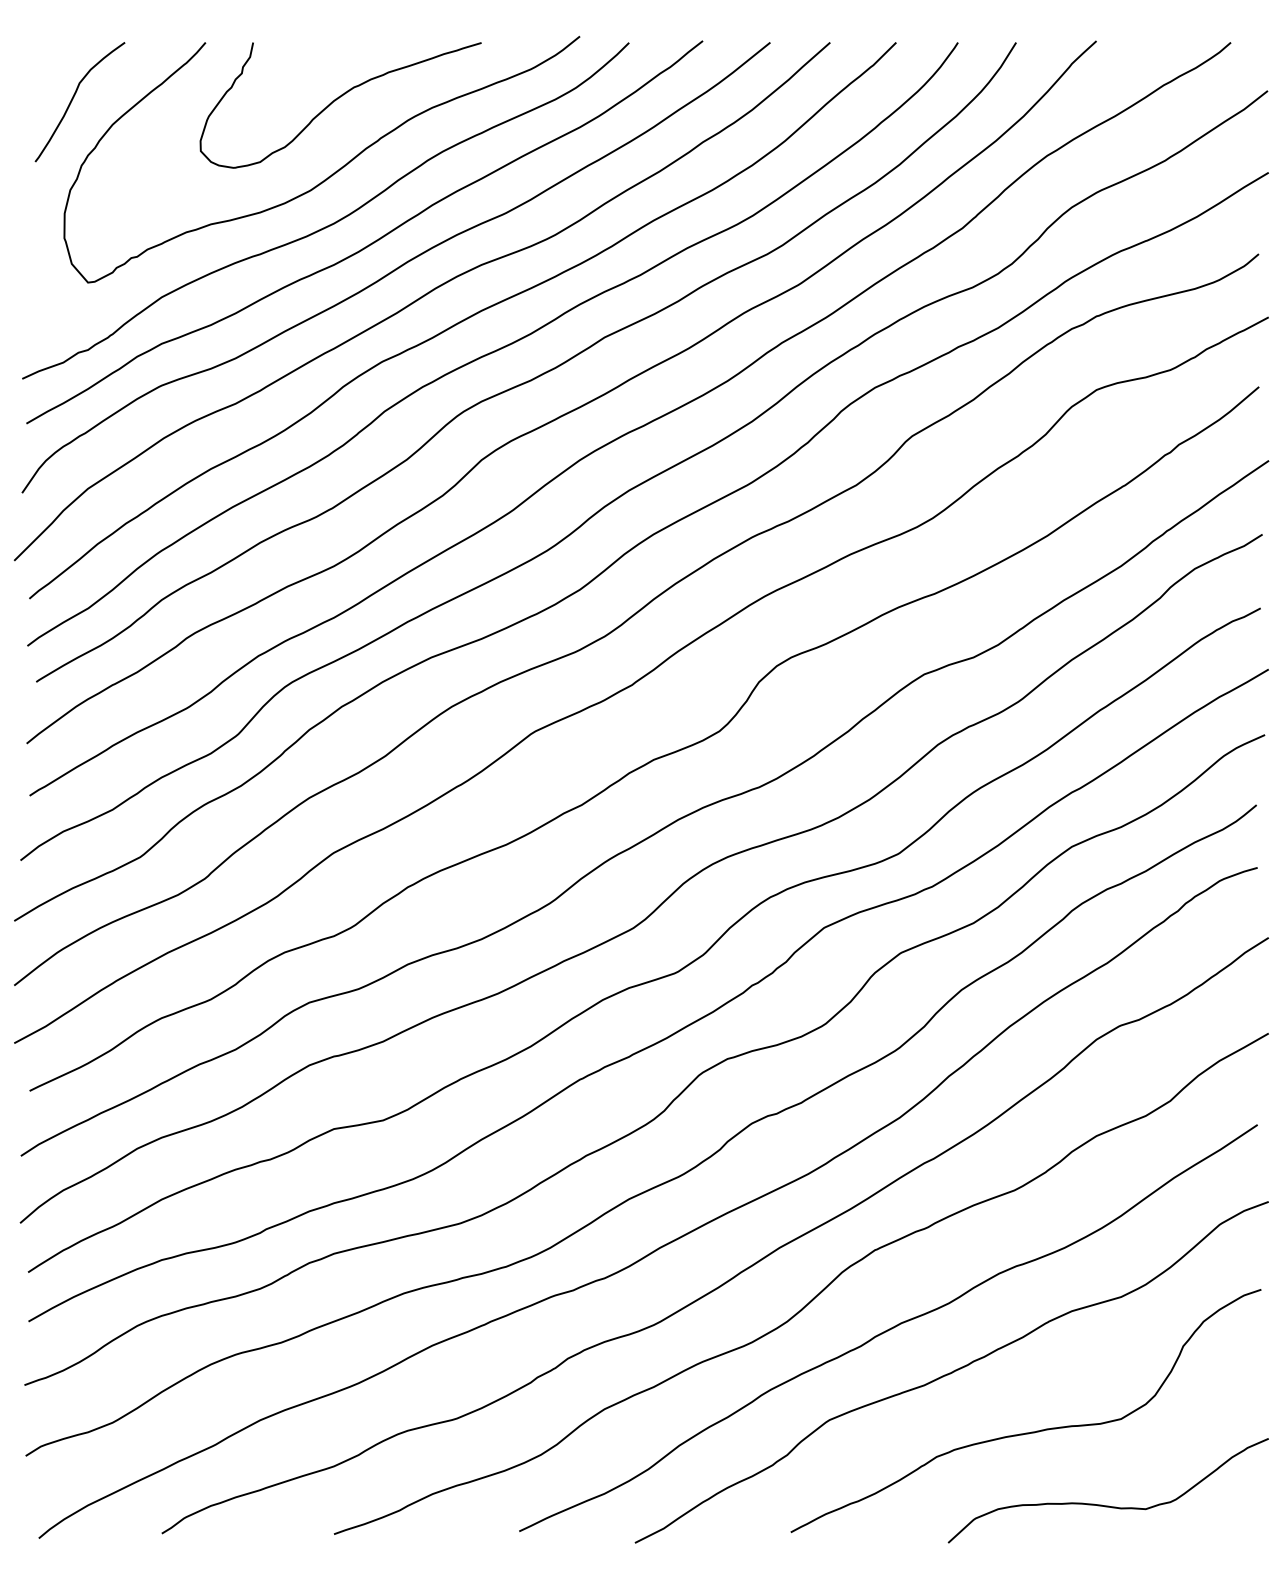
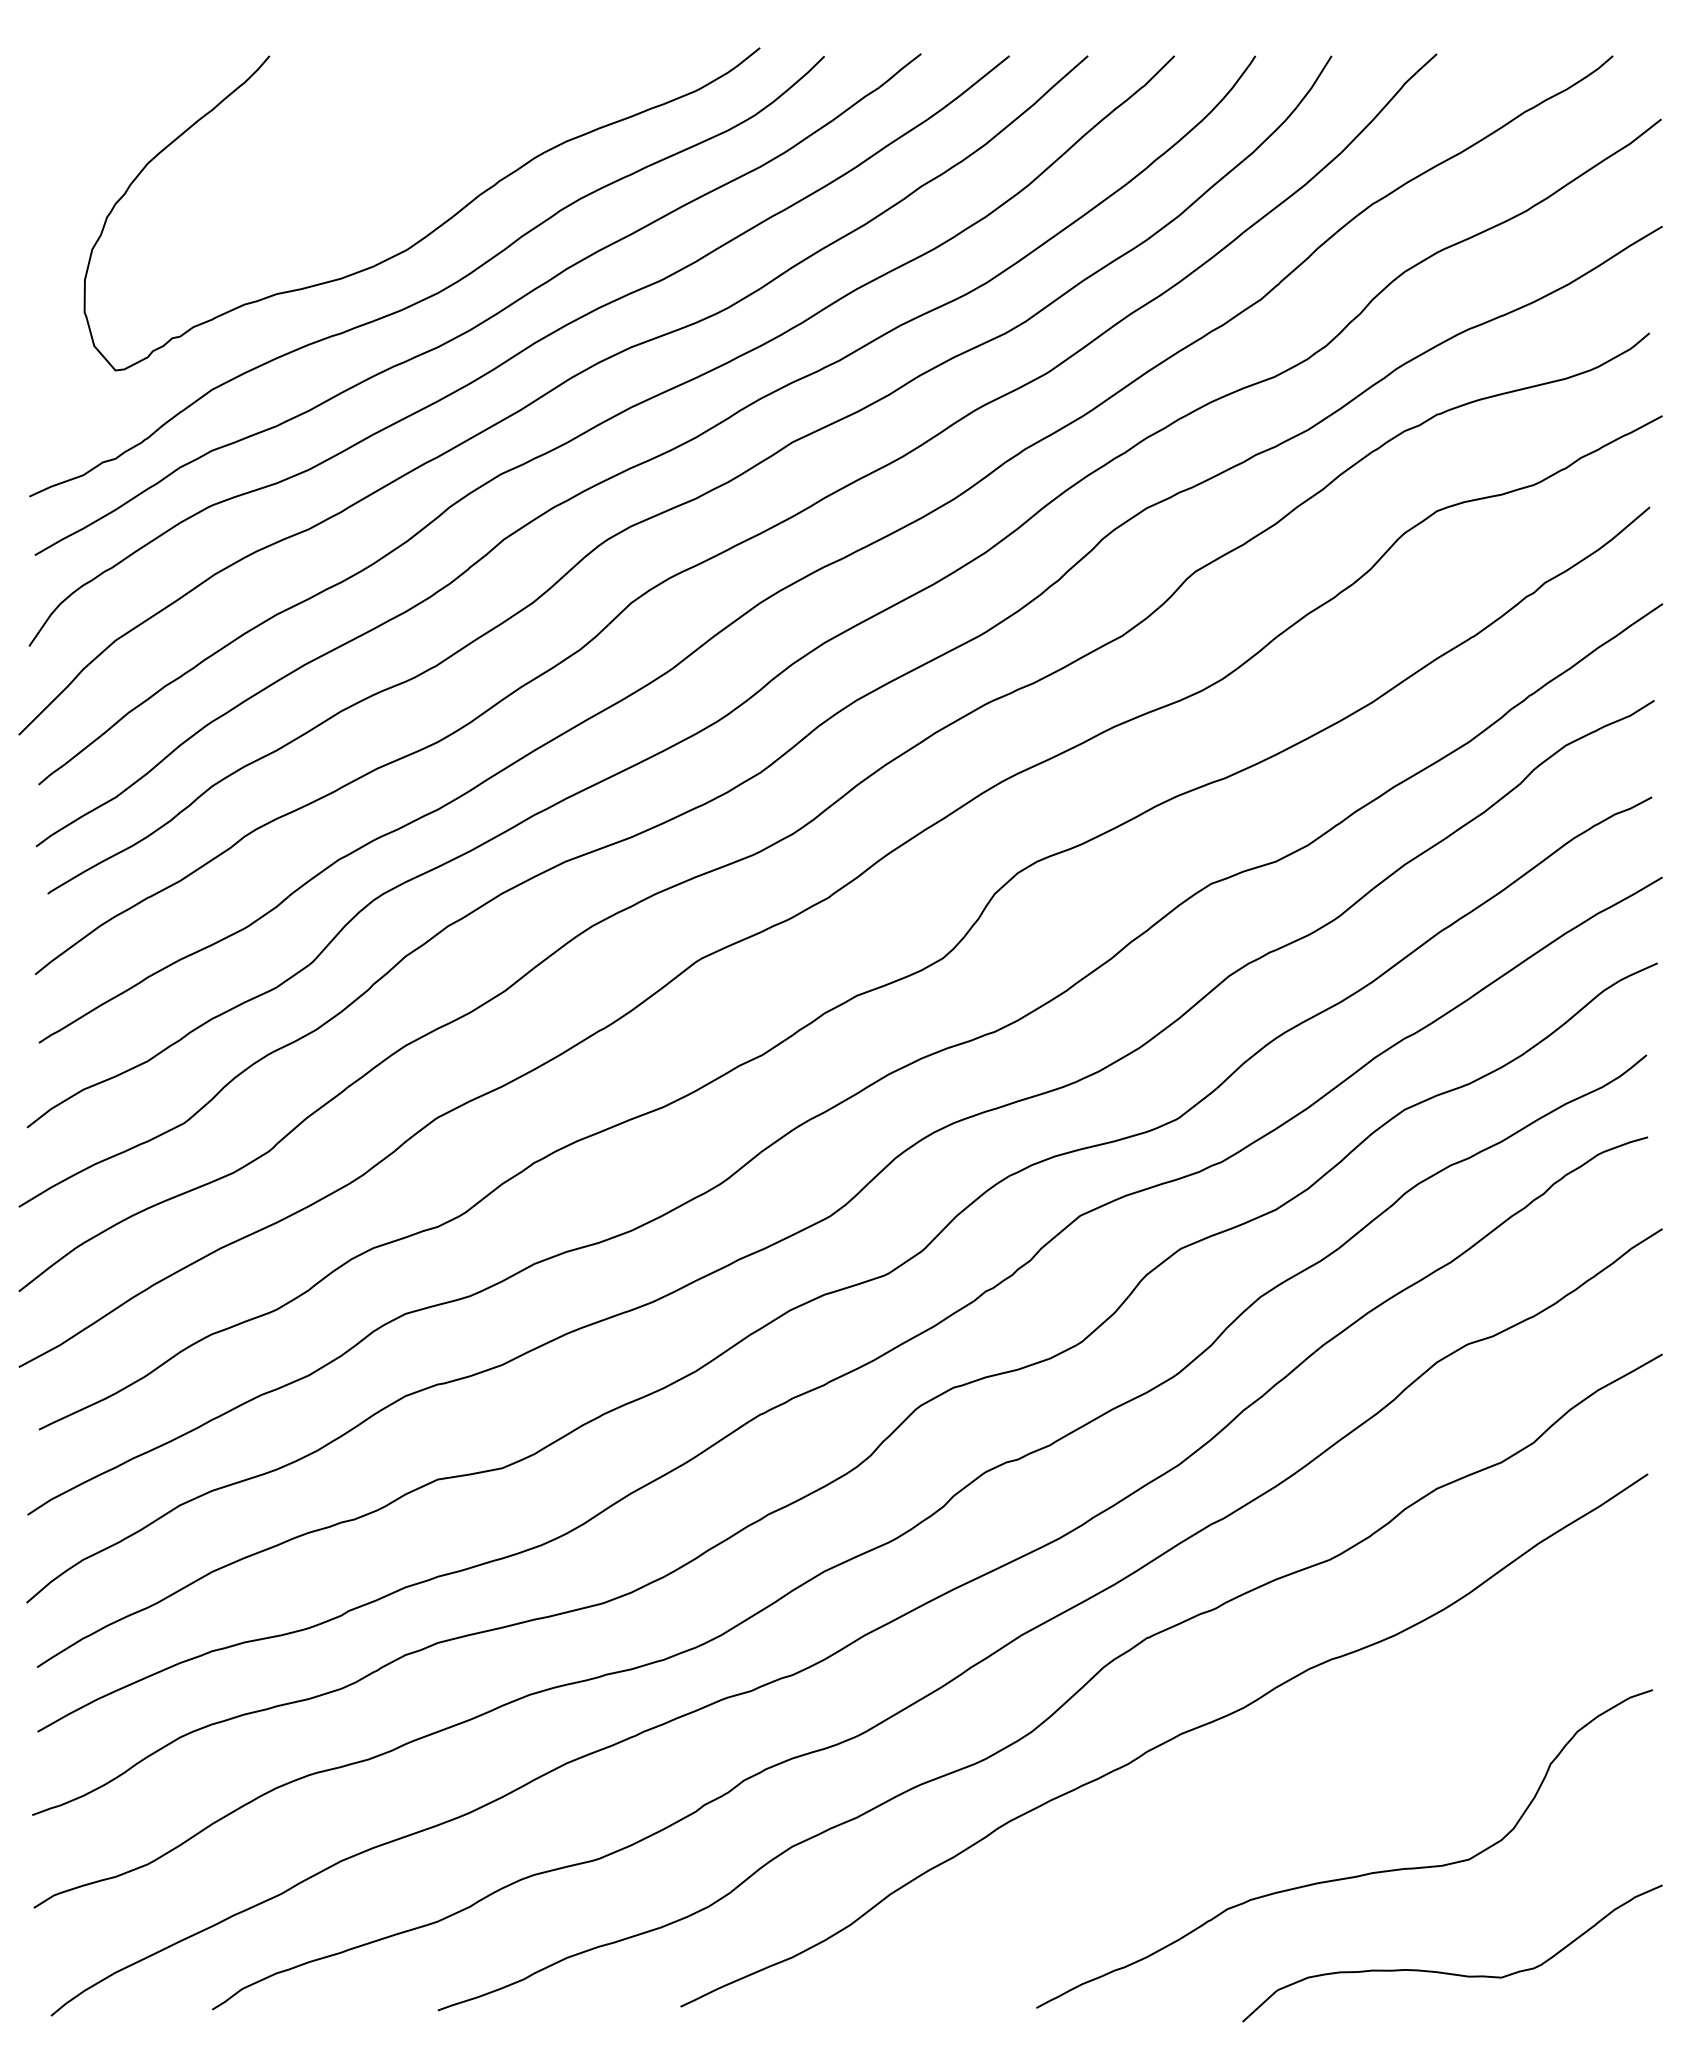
curve: (73, 98) -> (96, 129), removed
curve: (336, 100) -> (441, 131), removed
curve: (951, 1372) -> (1247, 1798), removed

